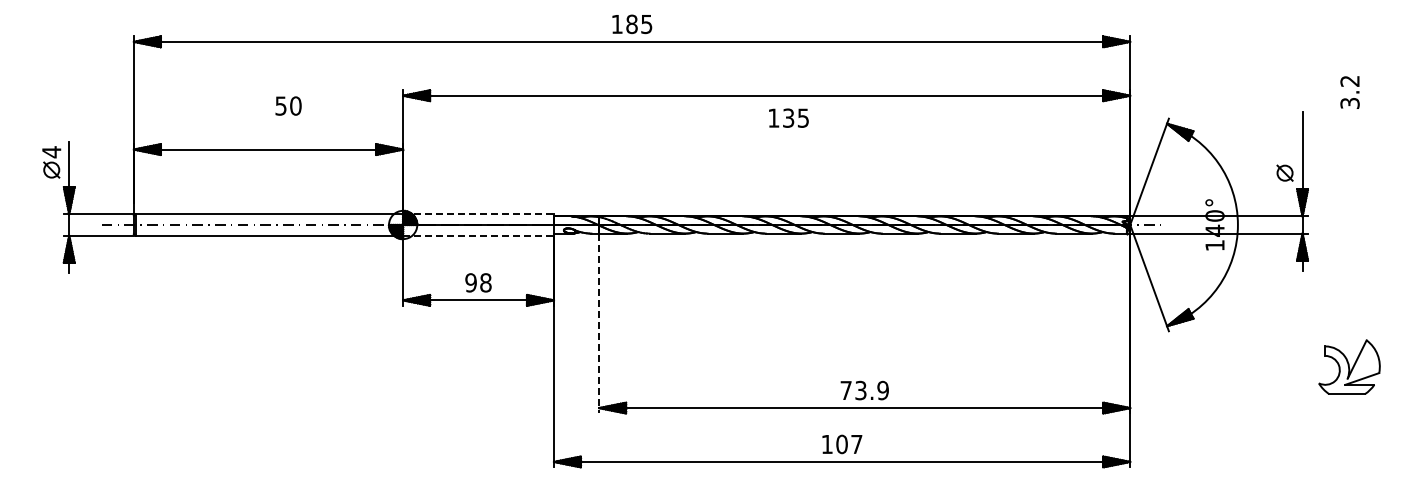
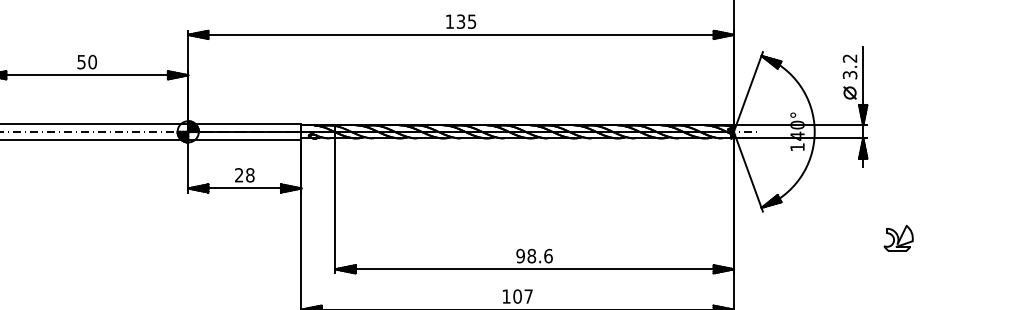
text: (1349, 92) -> (849, 66), moved
text: (288, 105) -> (87, 61), moved
text: (788, 117) -> (460, 21), moved
line: (479, 214) -> (245, 124), dashed -> solid
line: (479, 235) -> (245, 139), dashed -> solid
text: (470, 282) -> (238, 175), 98 -> 28
line: (599, 323) -> (335, 205), dashed -> solid
part: (1349, 366) -> (898, 238), size x0.62
text: (864, 390) -> (534, 256), 73.9 -> 98.6

